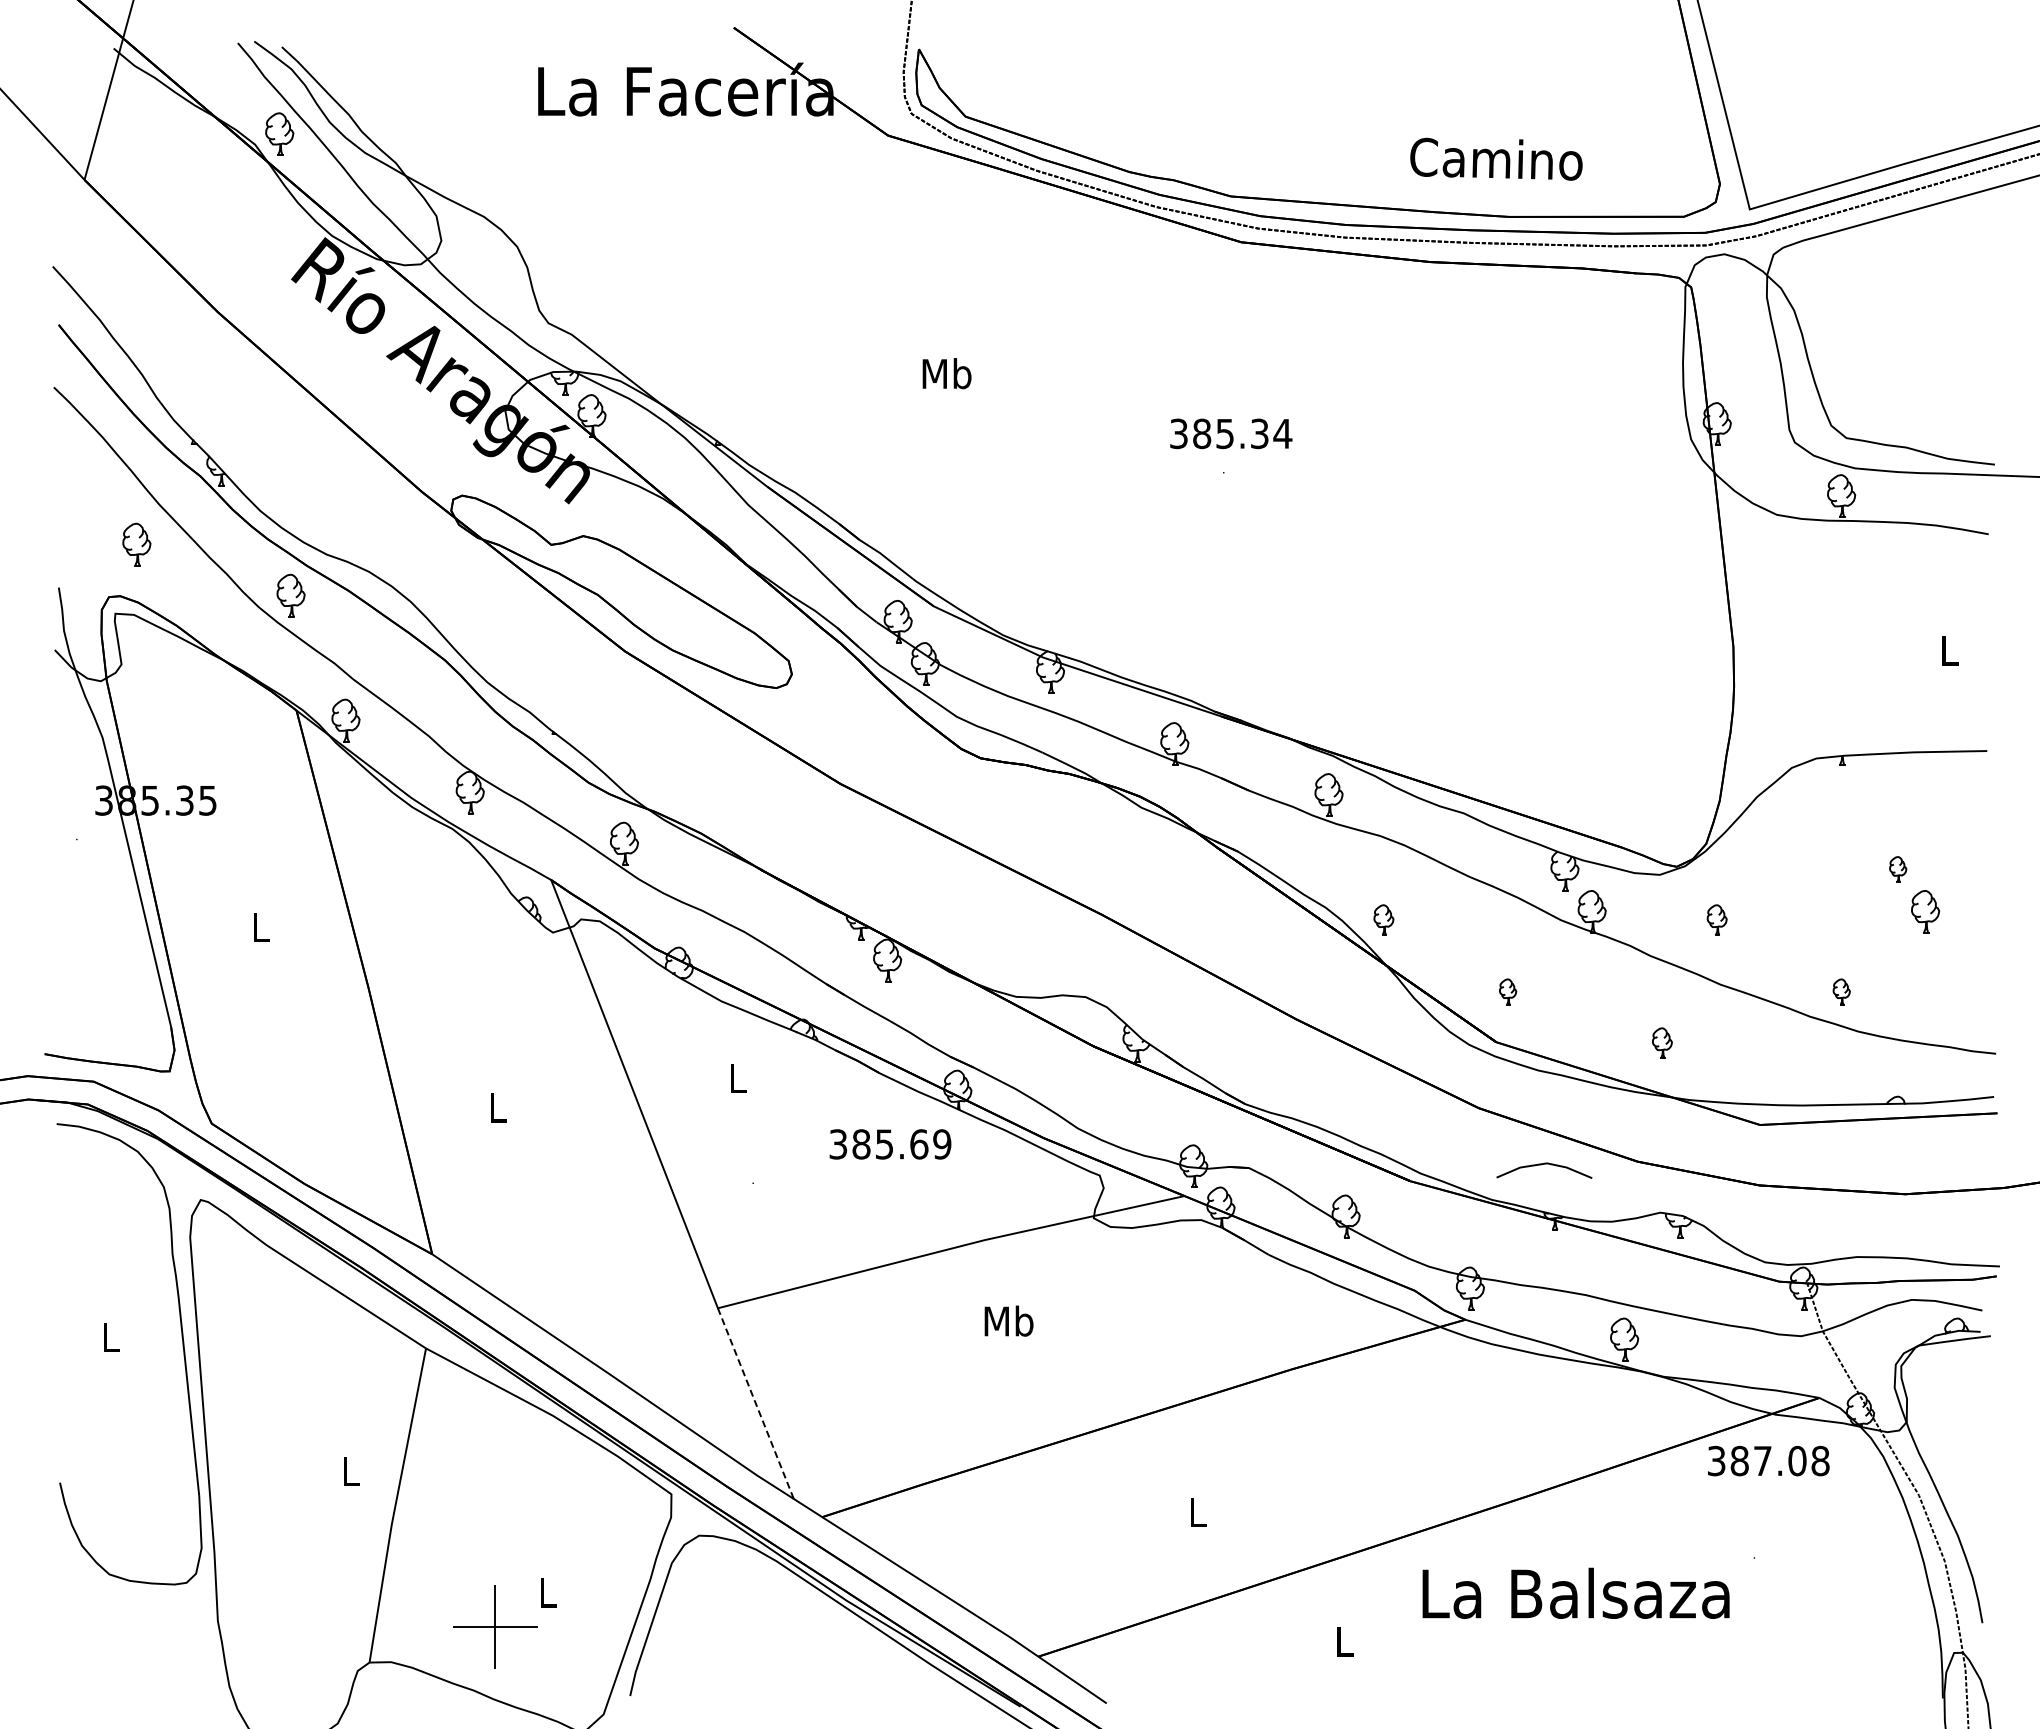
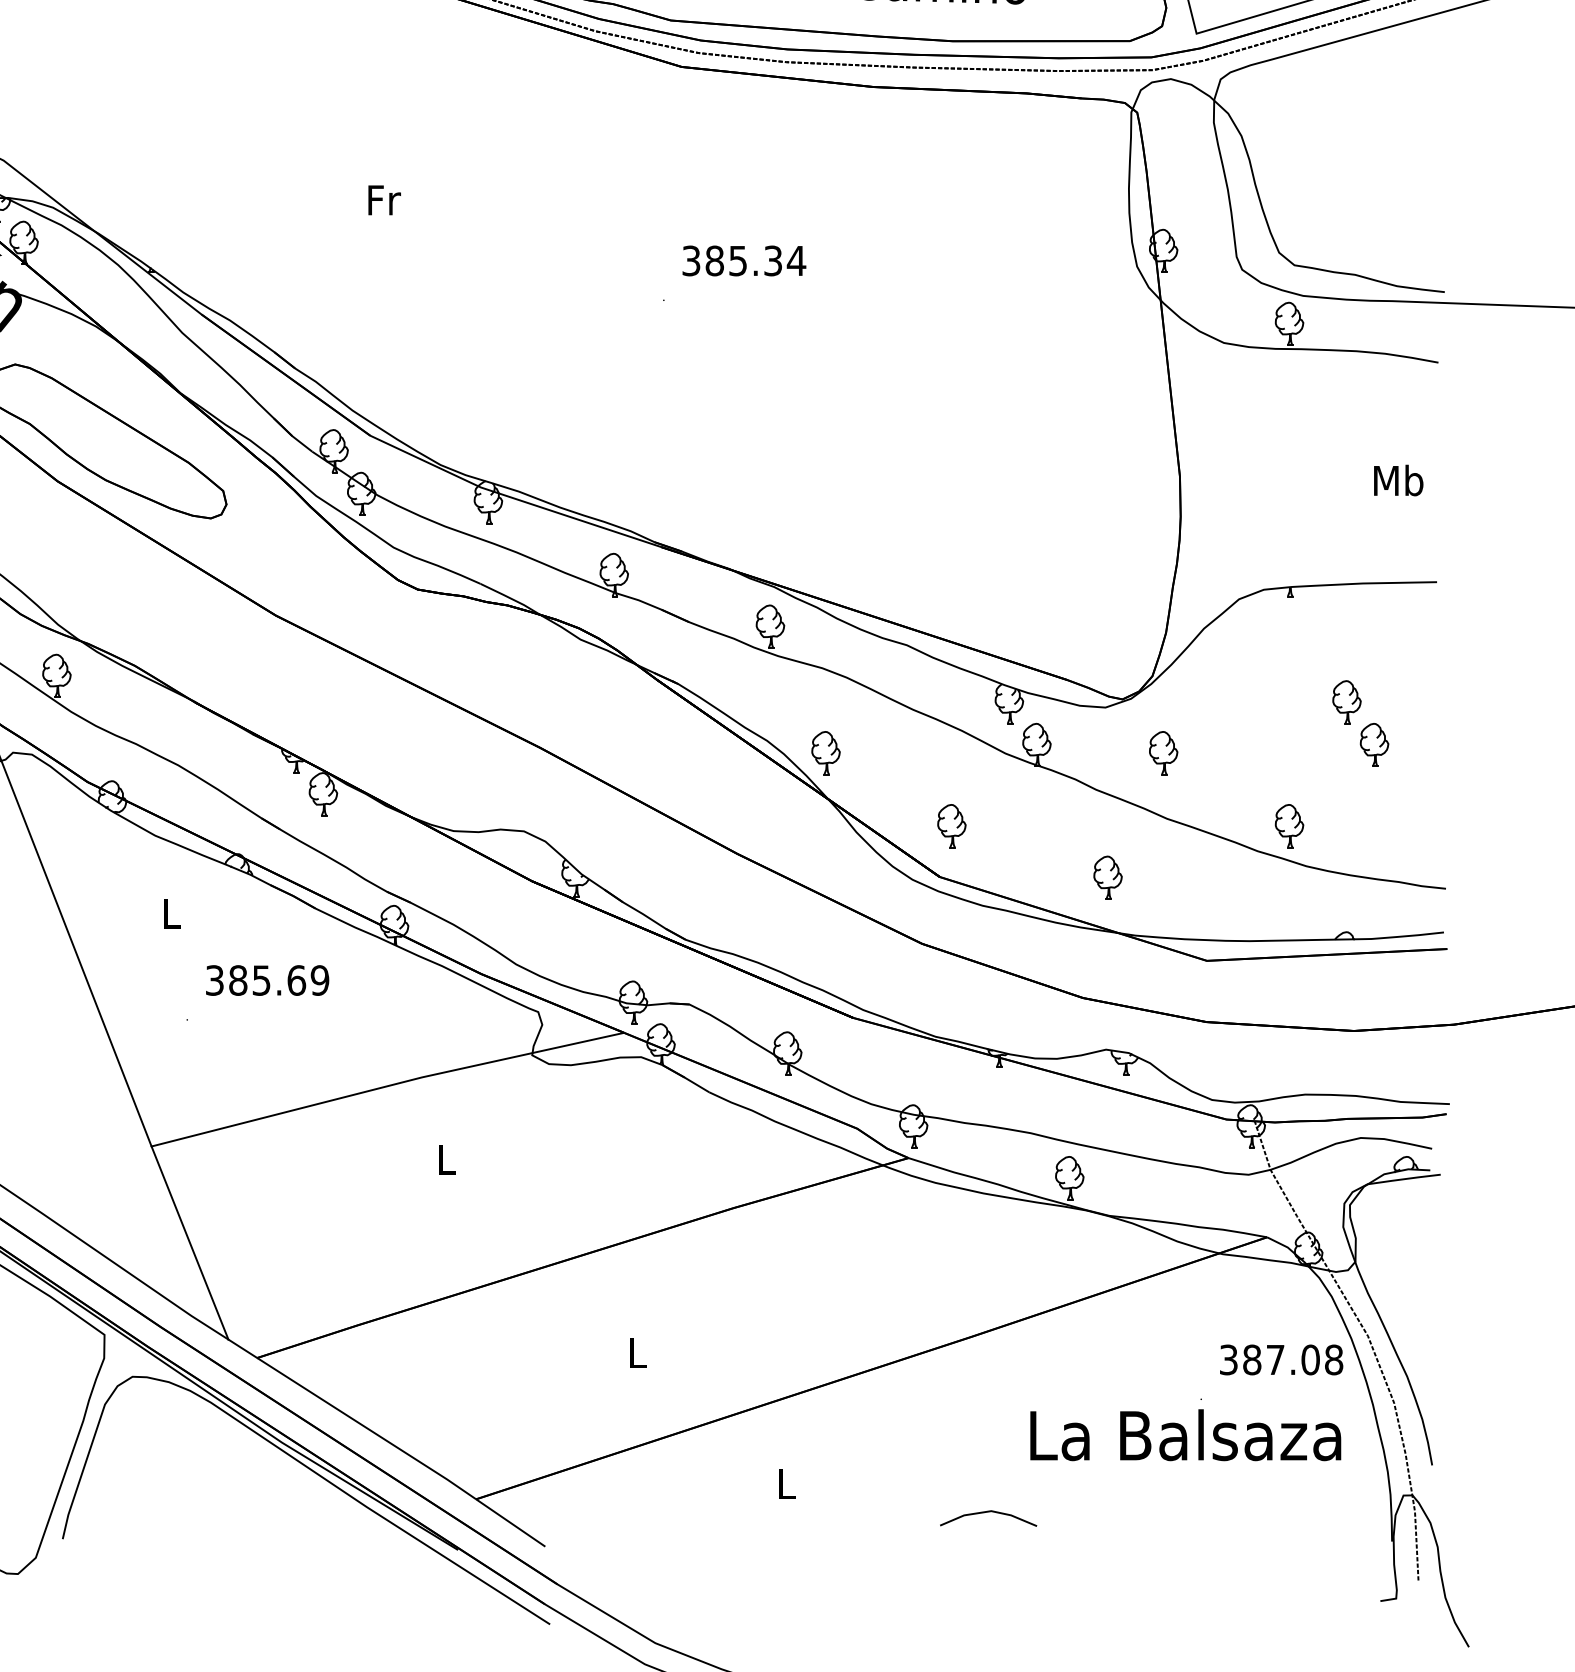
text: (946, 373) -> (383, 199), Mb -> Fr
text: (1231, 433) -> (744, 260), moved
text: (1949, 650) -> (1398, 480), L -> Mb
part: (1897, 869) -> (1346, 702), size x1.67
part: (1383, 919) -> (825, 752), size x1.43
part: (1716, 919) -> (1162, 752), size x1.43
part: (1507, 991) -> (951, 825), size x1.67
part: (1841, 991) -> (1289, 825), size x1.67
part: (1662, 1042) -> (1108, 877), size x1.43
text: (890, 1144) -> (267, 980), moved
line: (1541, 1165) -> (985, 1513), moved
text: (1008, 1320) -> (445, 1158), Mb -> L
line: (755, 1403) -> (189, 1242), dashed -> solid
text: (1768, 1460) -> (1281, 1359), moved
text: (1575, 1592) -> (1185, 1434), moved

